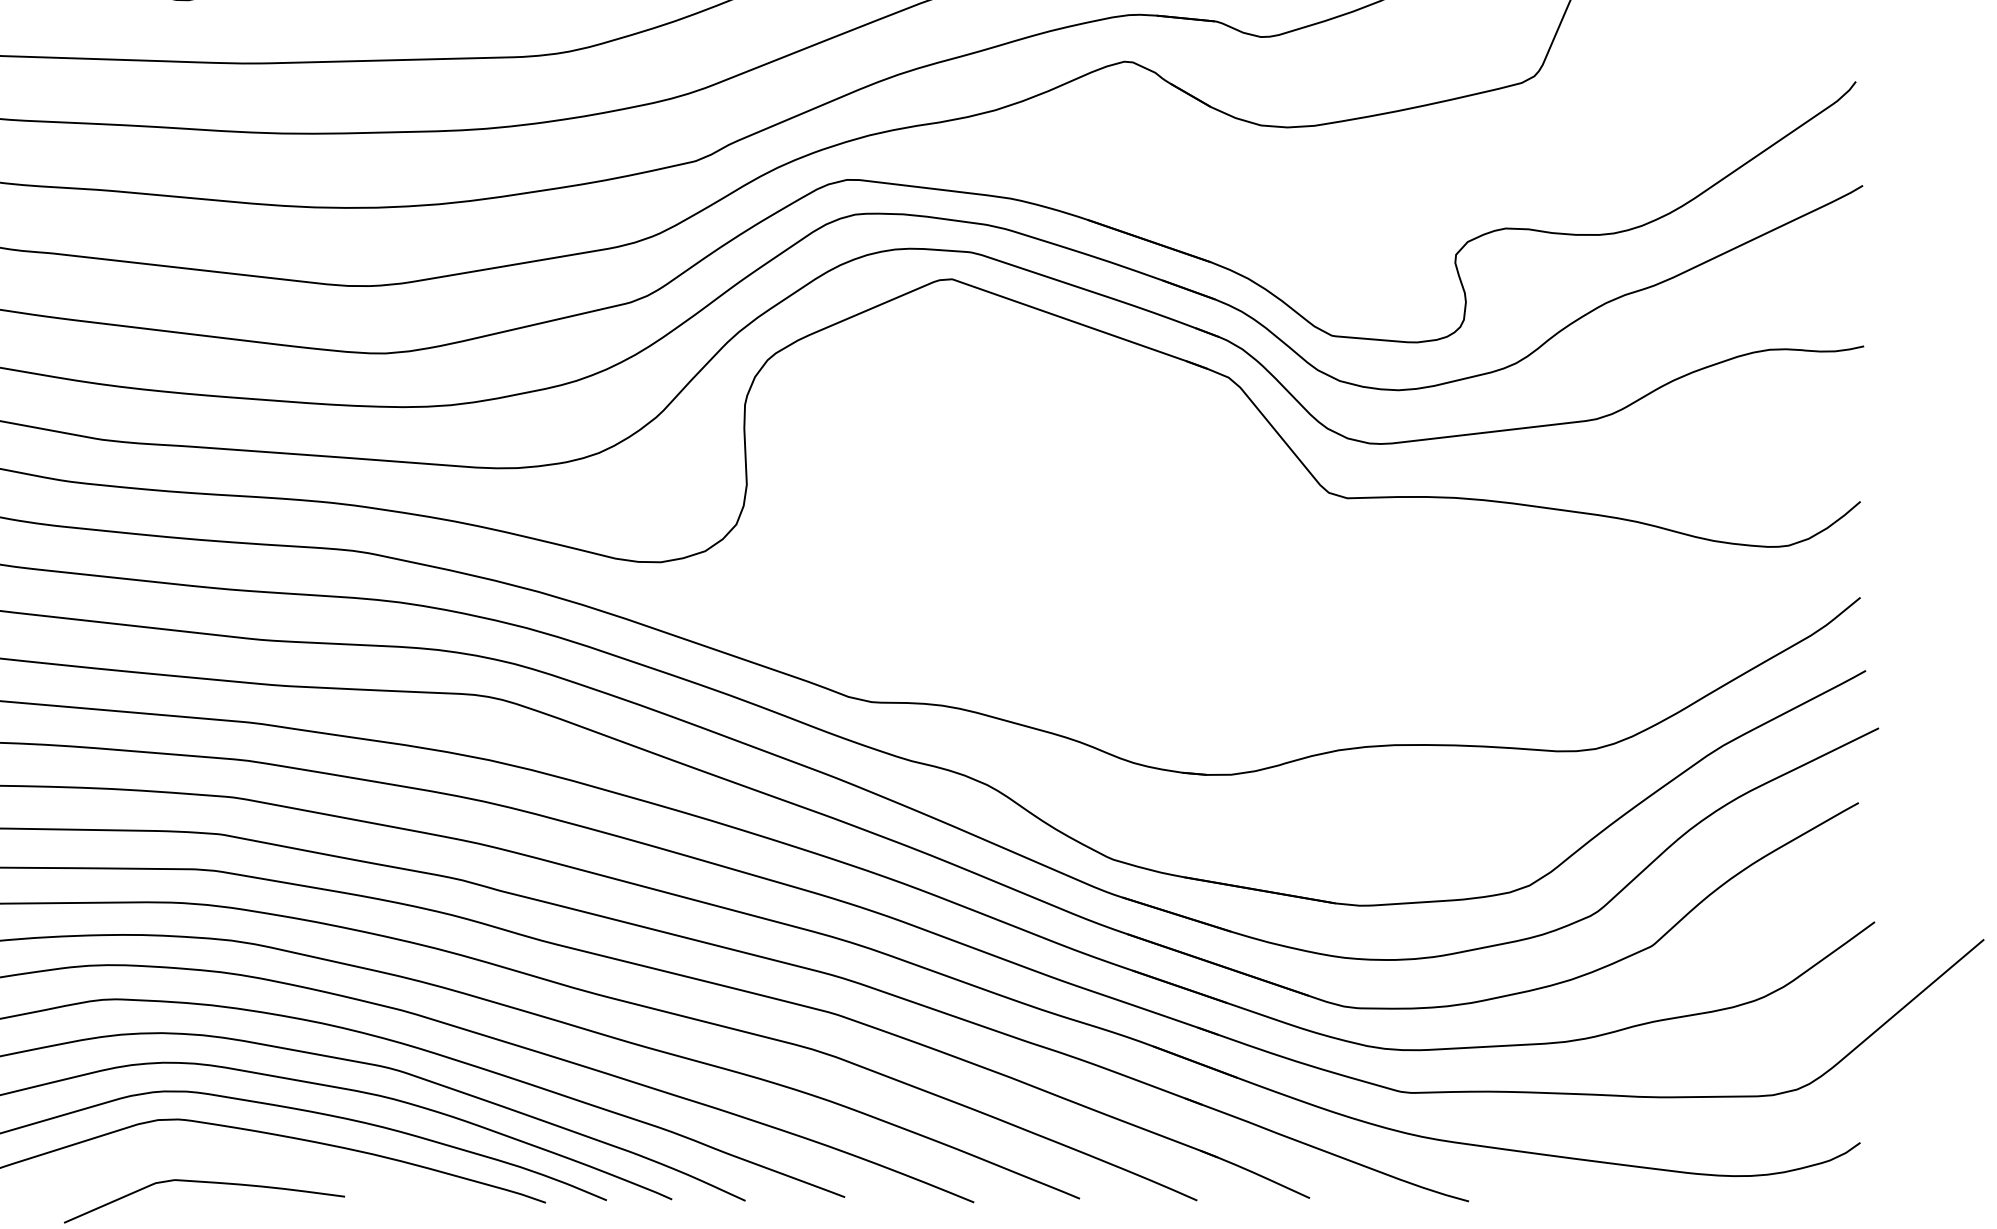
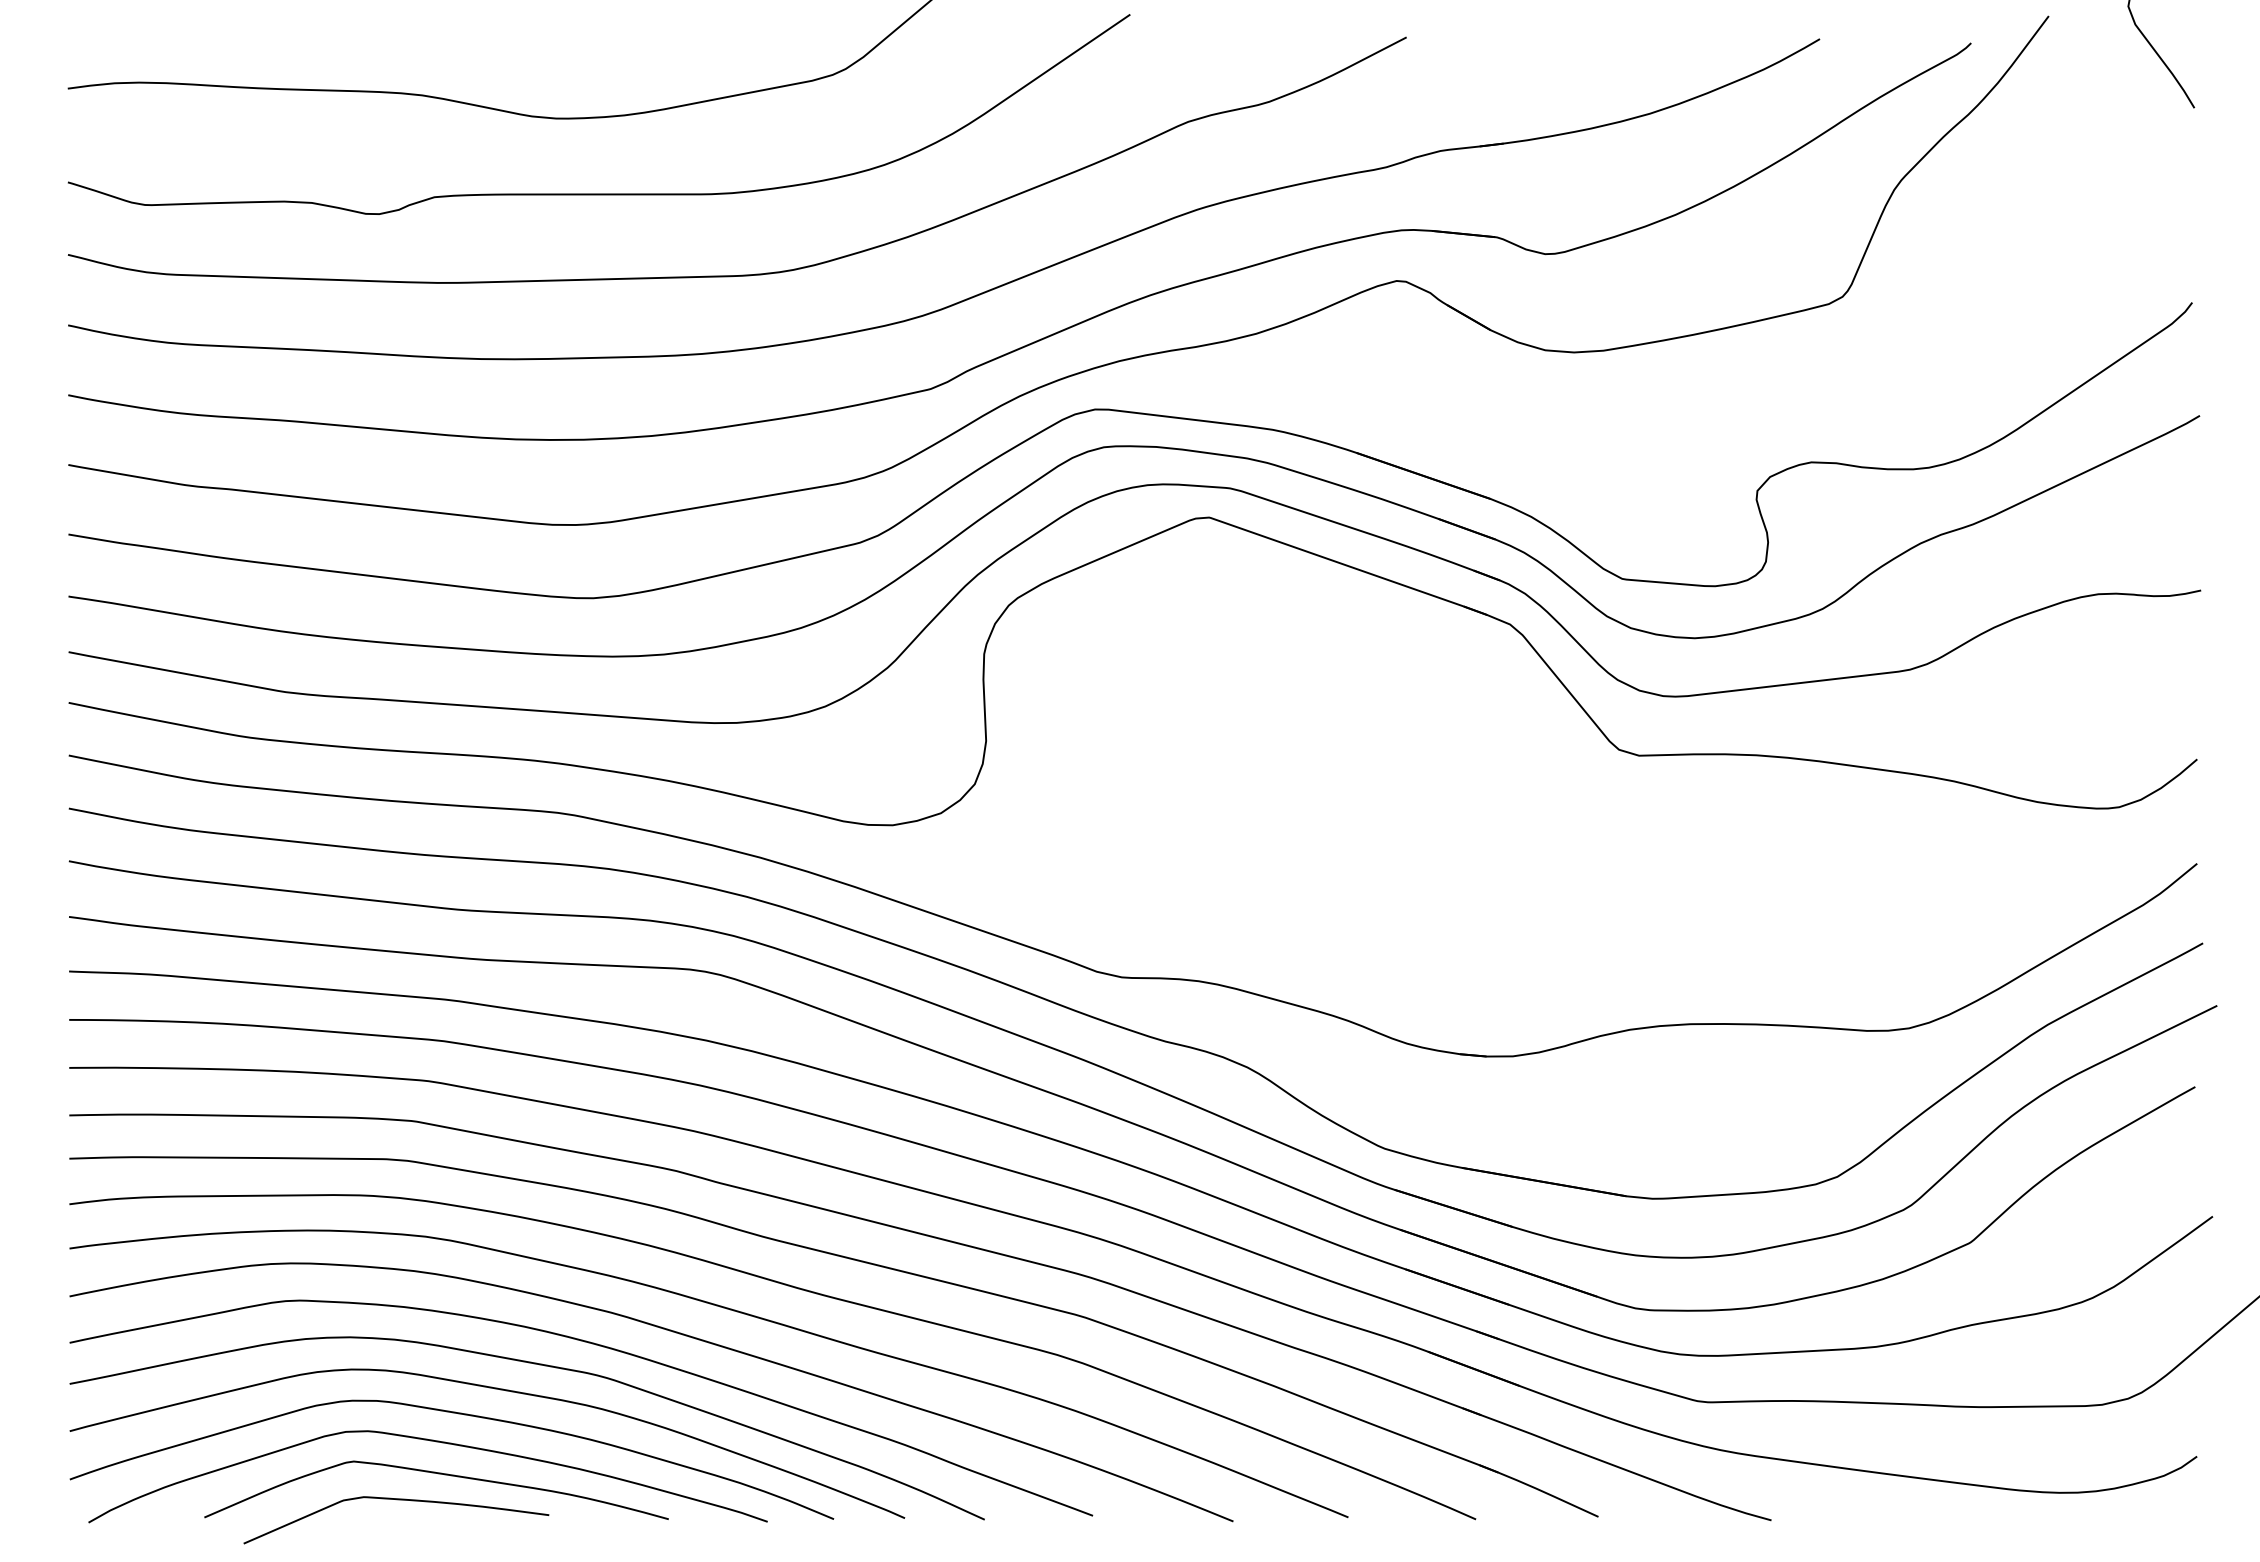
curve: (243, 1159) -> (438, 1474), added

